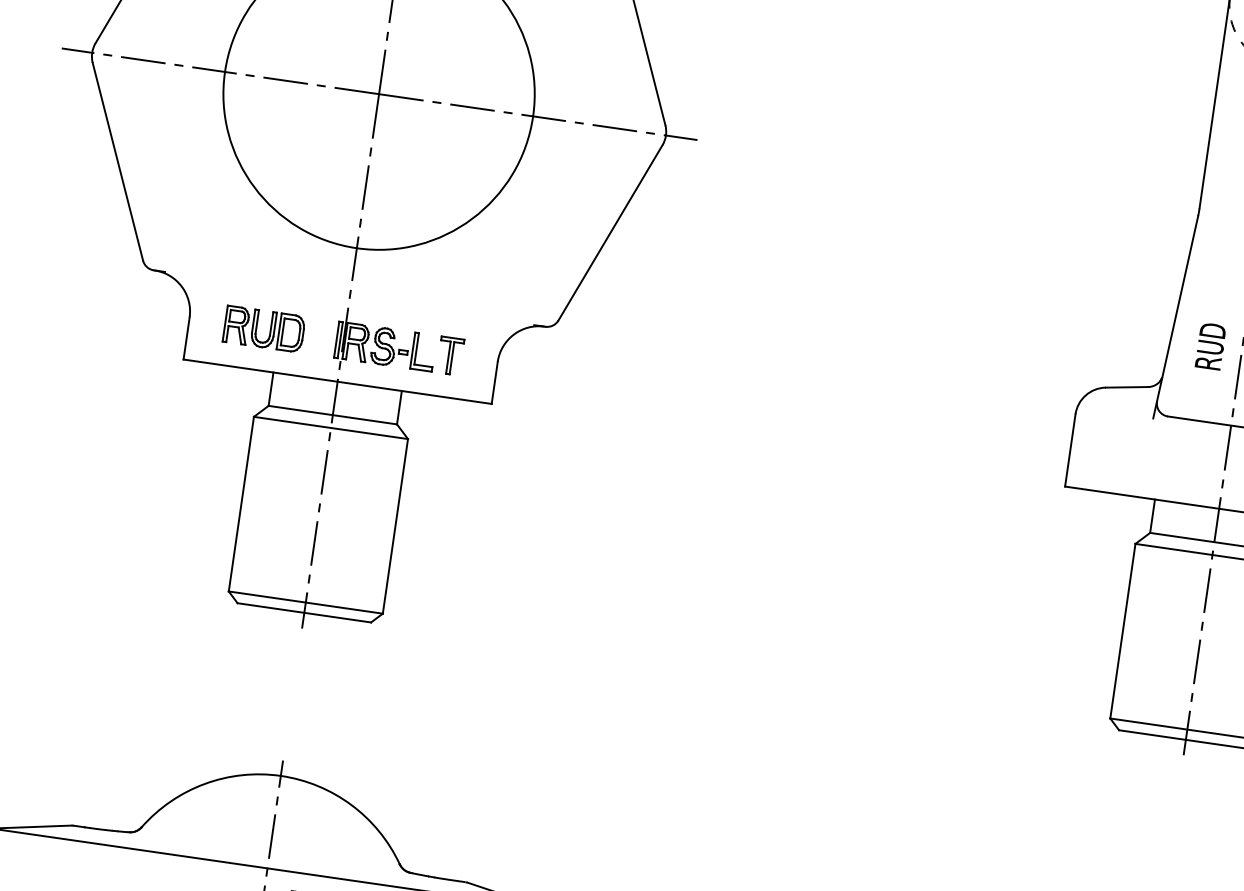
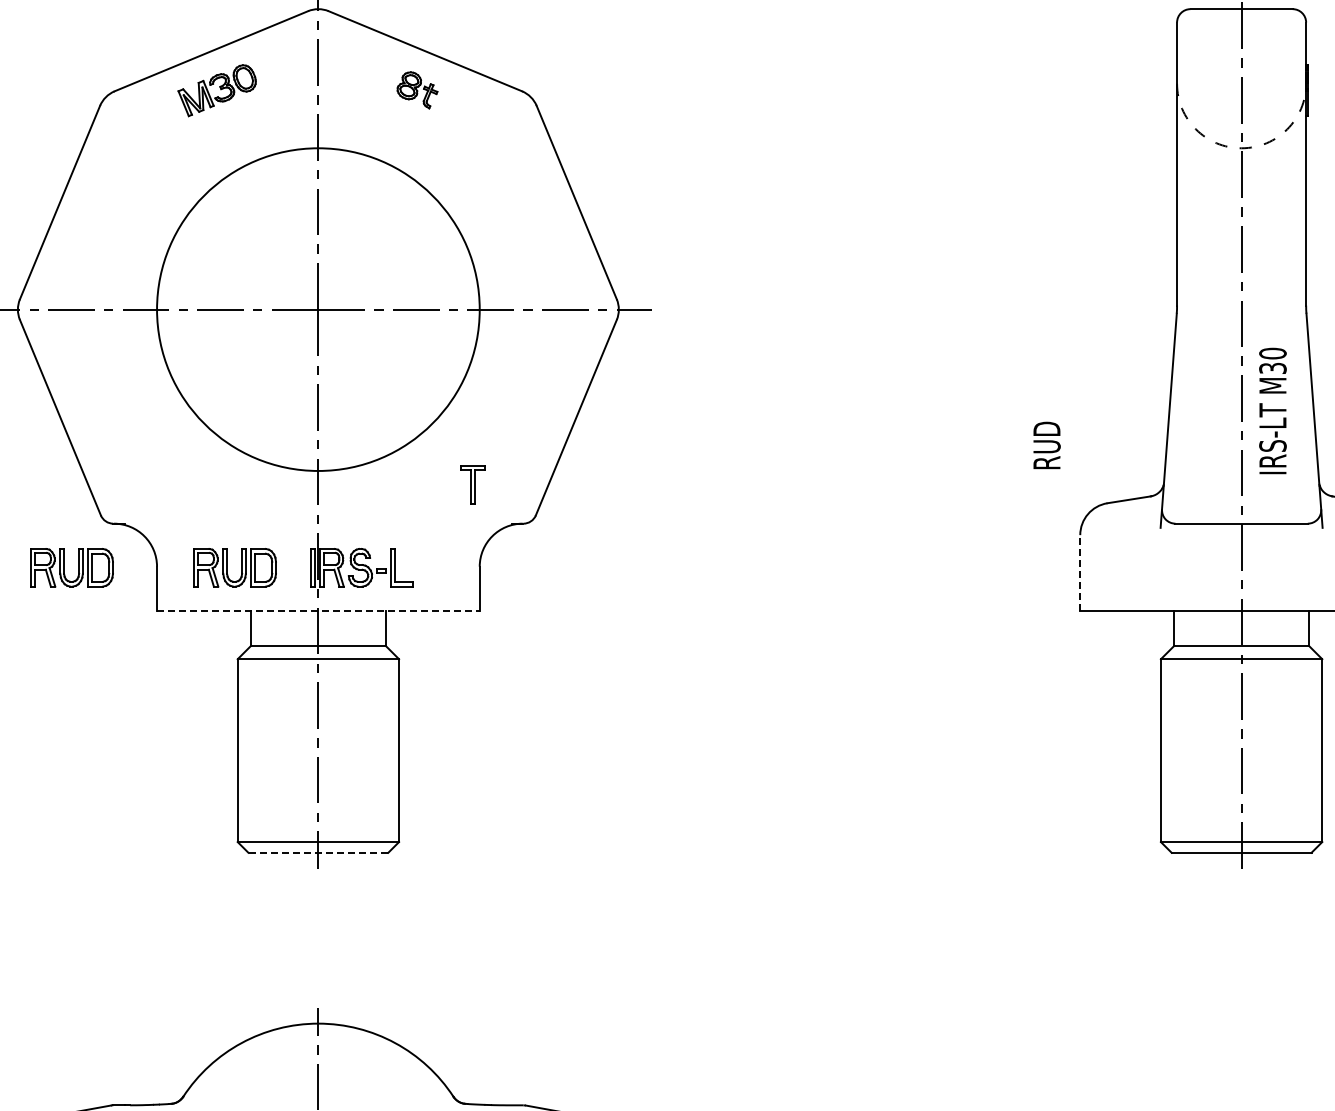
part: (101, 305) -> (64, 567), added
text: (1210, 346) -> (1046, 445), moved
part: (449, 355) -> (472, 484), moved
line: (337, 381) -> (318, 610), solid -> dashed
line: (1070, 450) -> (1080, 572), solid -> dashed
line: (304, 612) -> (318, 852), solid -> dashed

